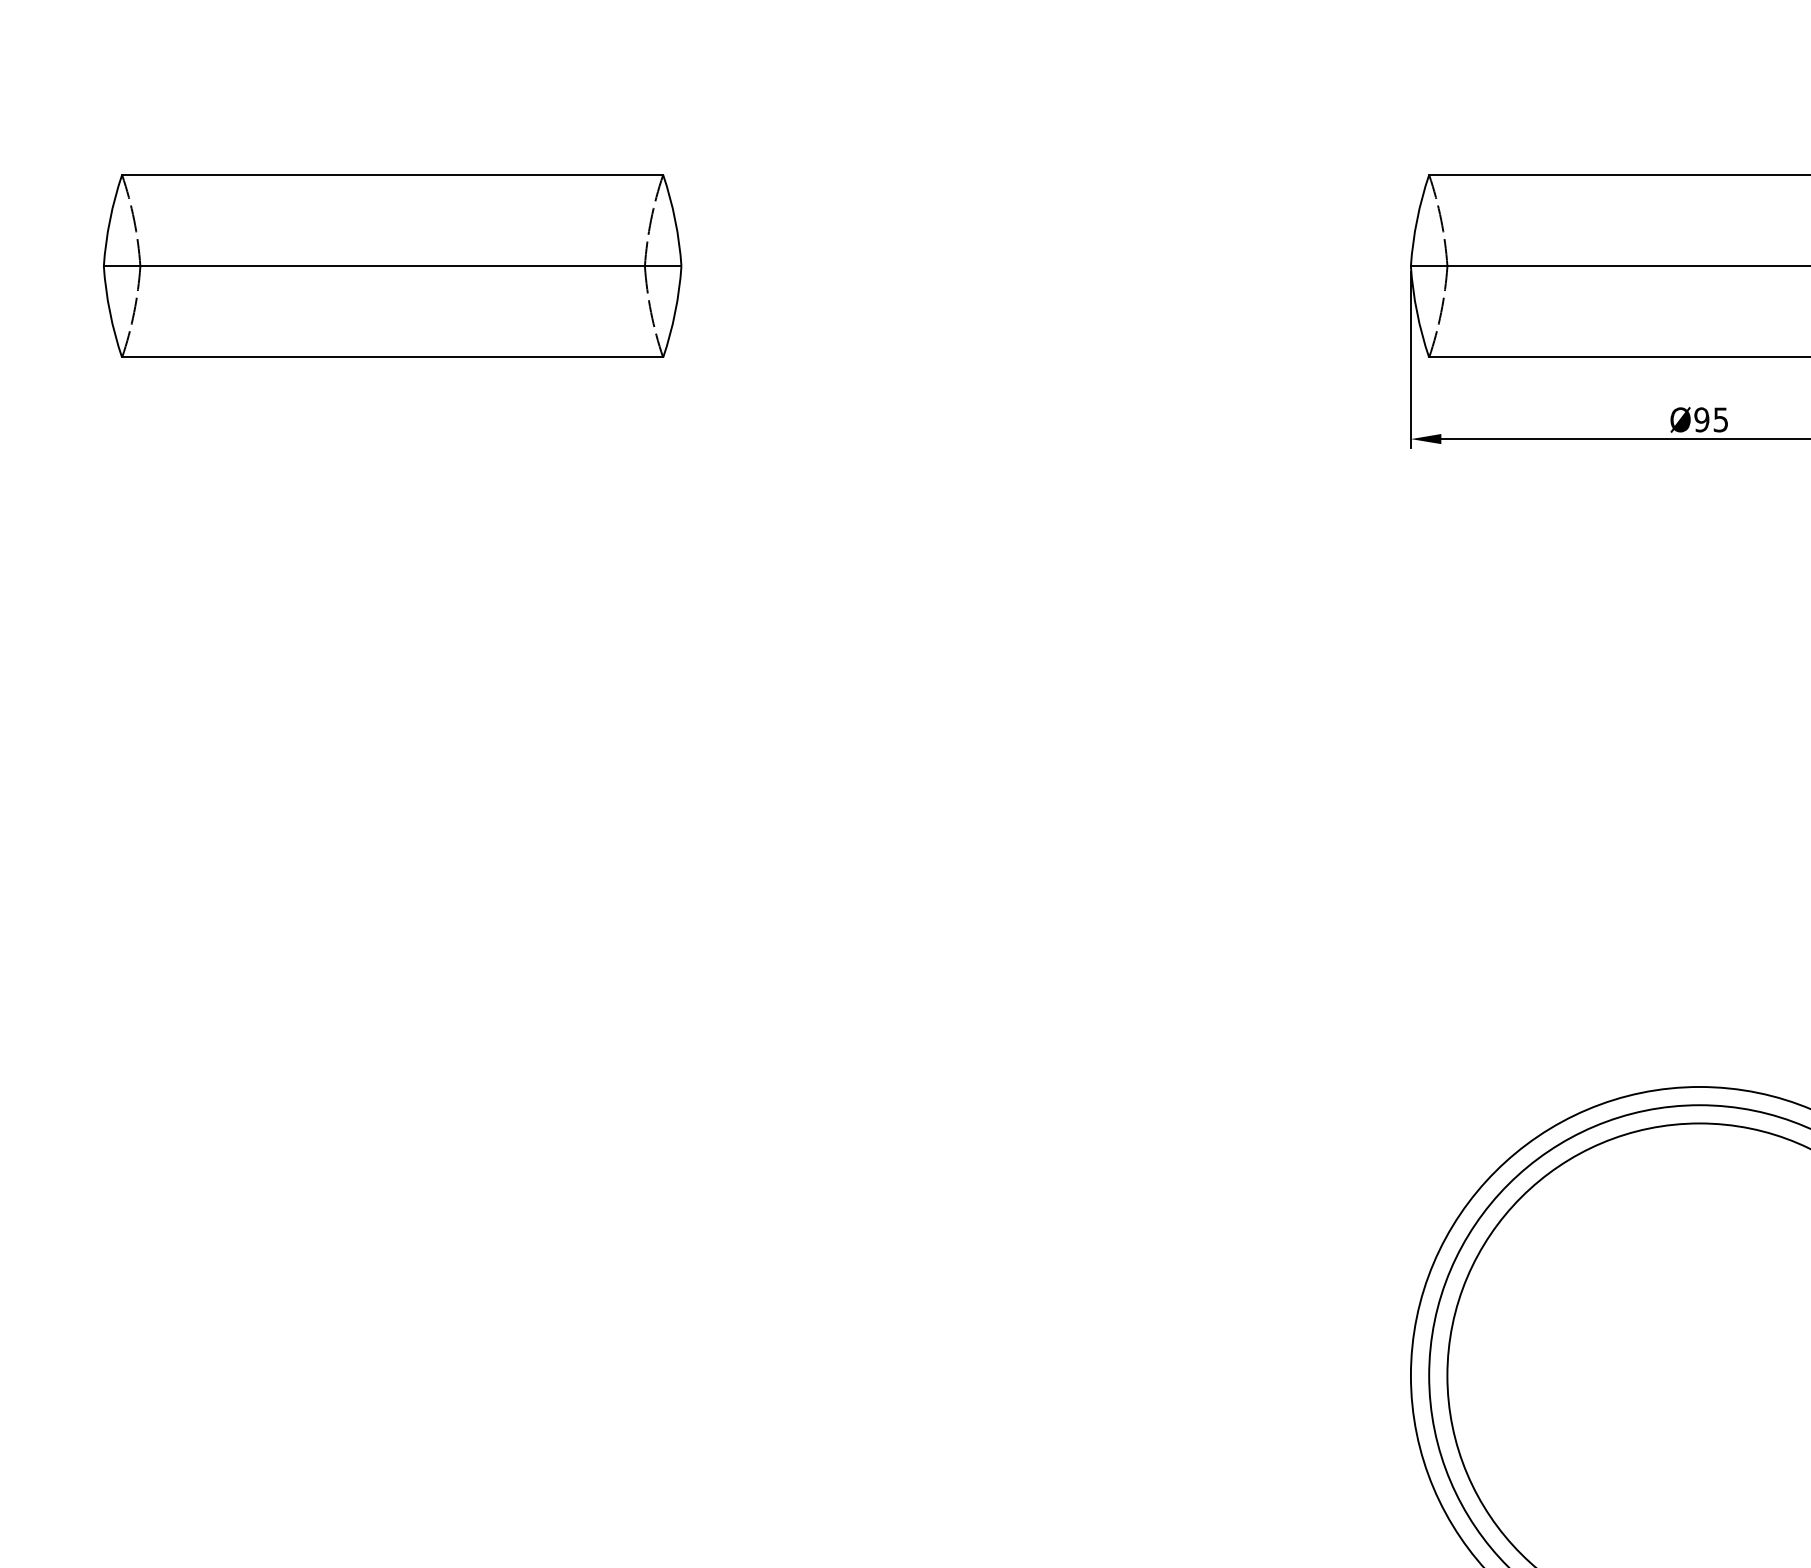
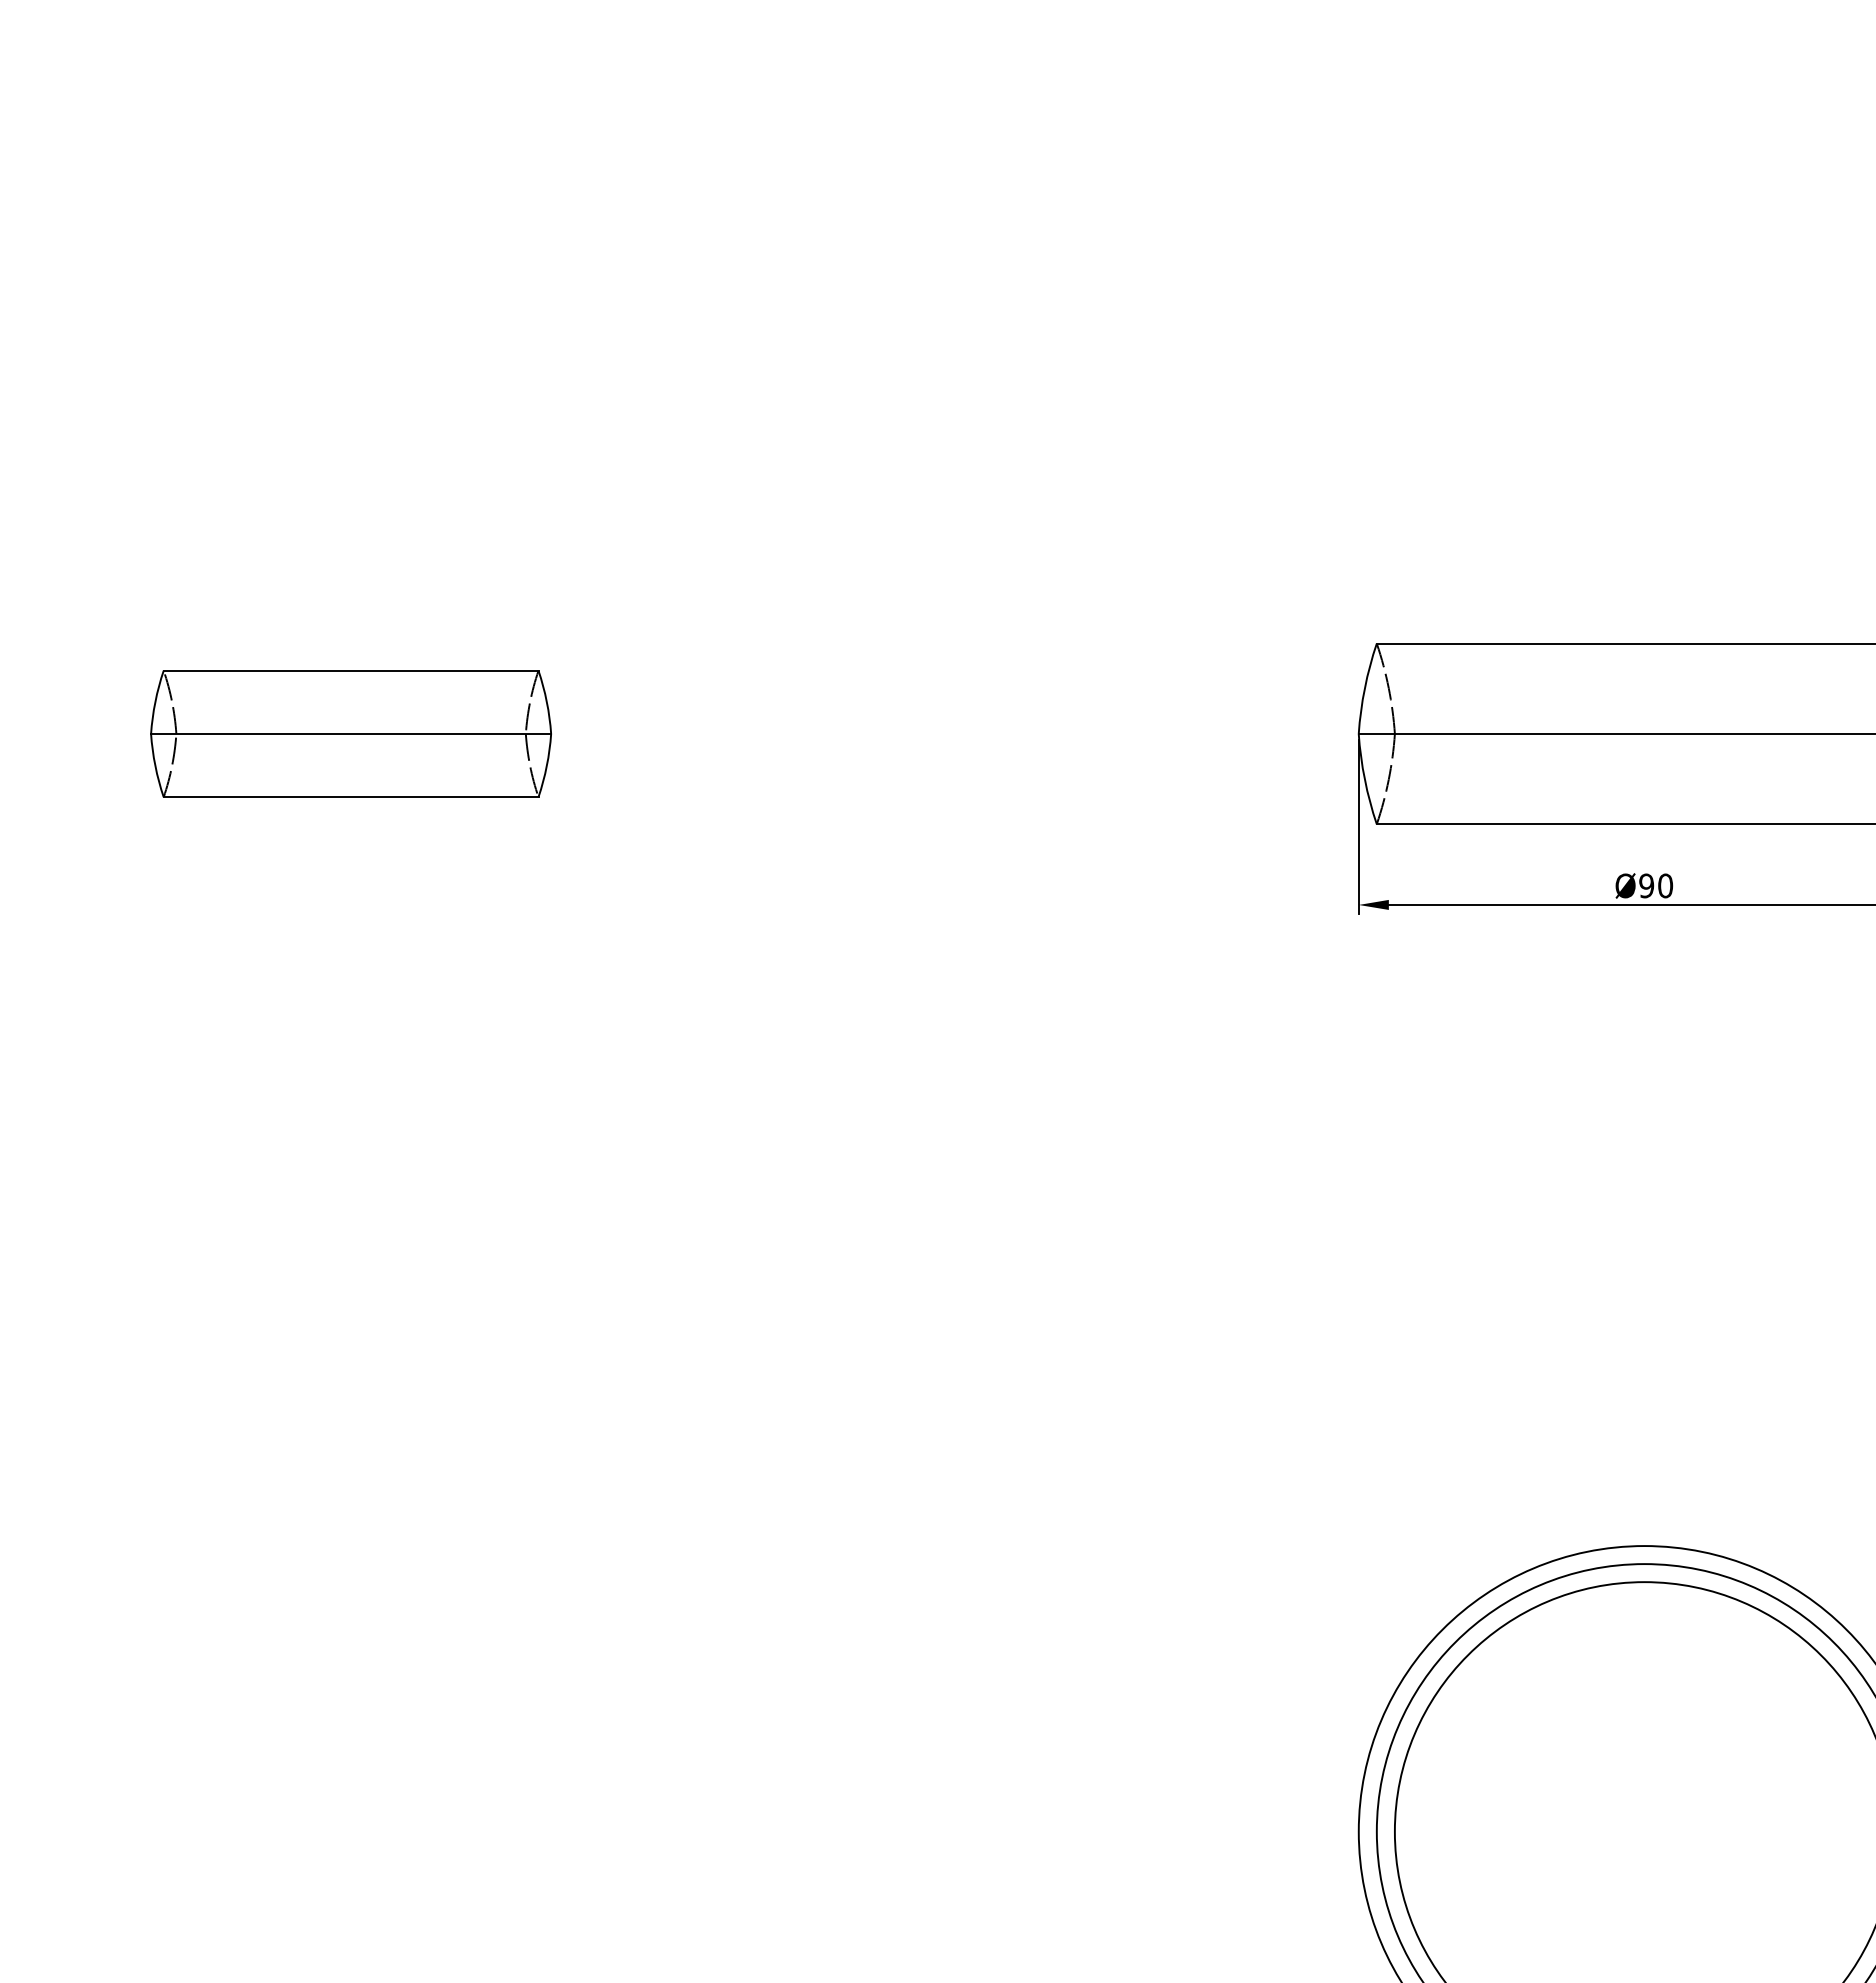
part: (391, 265) -> (350, 733), size x0.7
text: (1720, 419) -> (1665, 885), Ø95 -> Ø90

